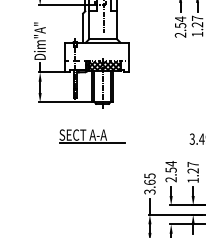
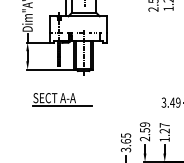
hatch: (104, 65) -> (85, 36), removed
part: (92, 136) -> (62, 99), moved
text: (170, 163) -> (144, 124), 2.54 -> 2.59

